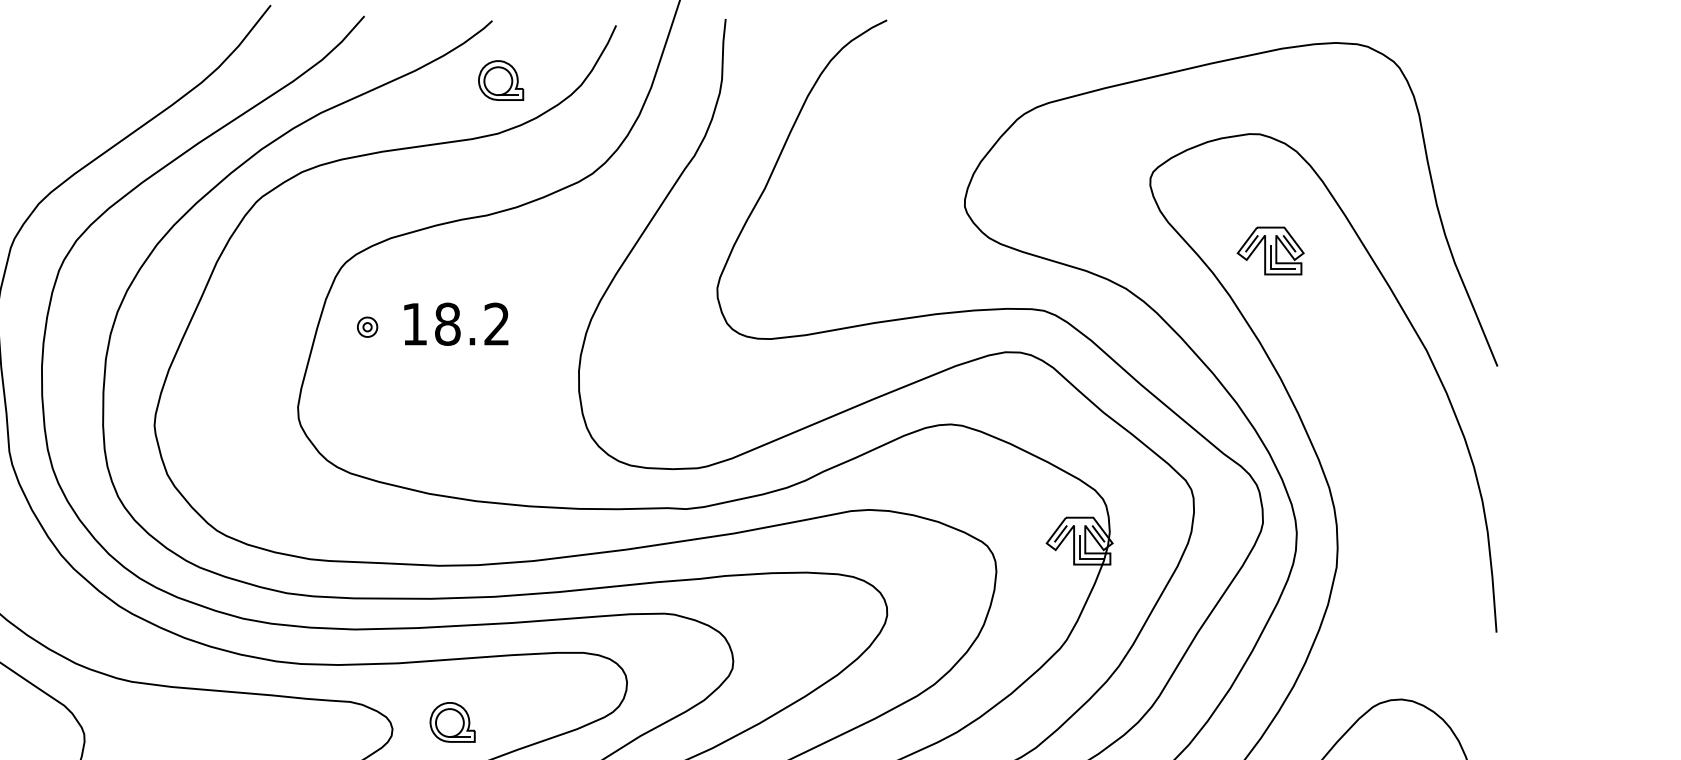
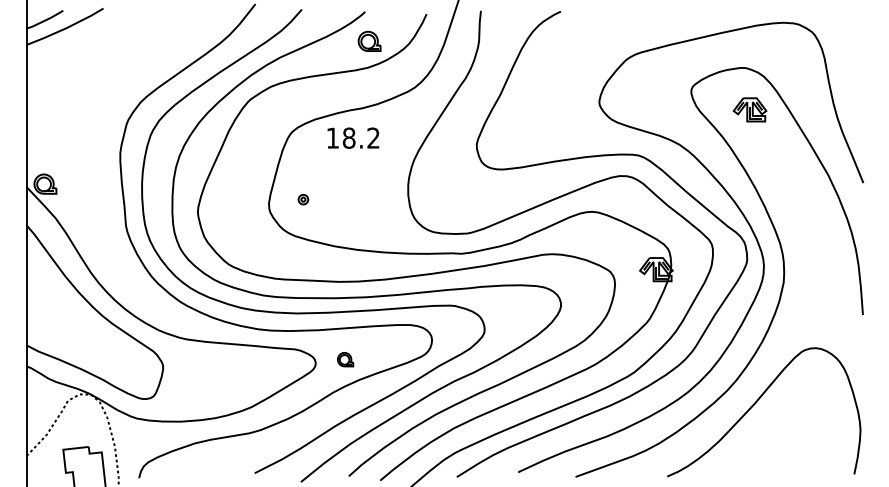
part: (1269, 250) -> (749, 109), moved
text: (456, 322) -> (353, 137), moved
part: (367, 326) -> (303, 199), moved
part: (452, 722) -> (345, 359), size x0.7

